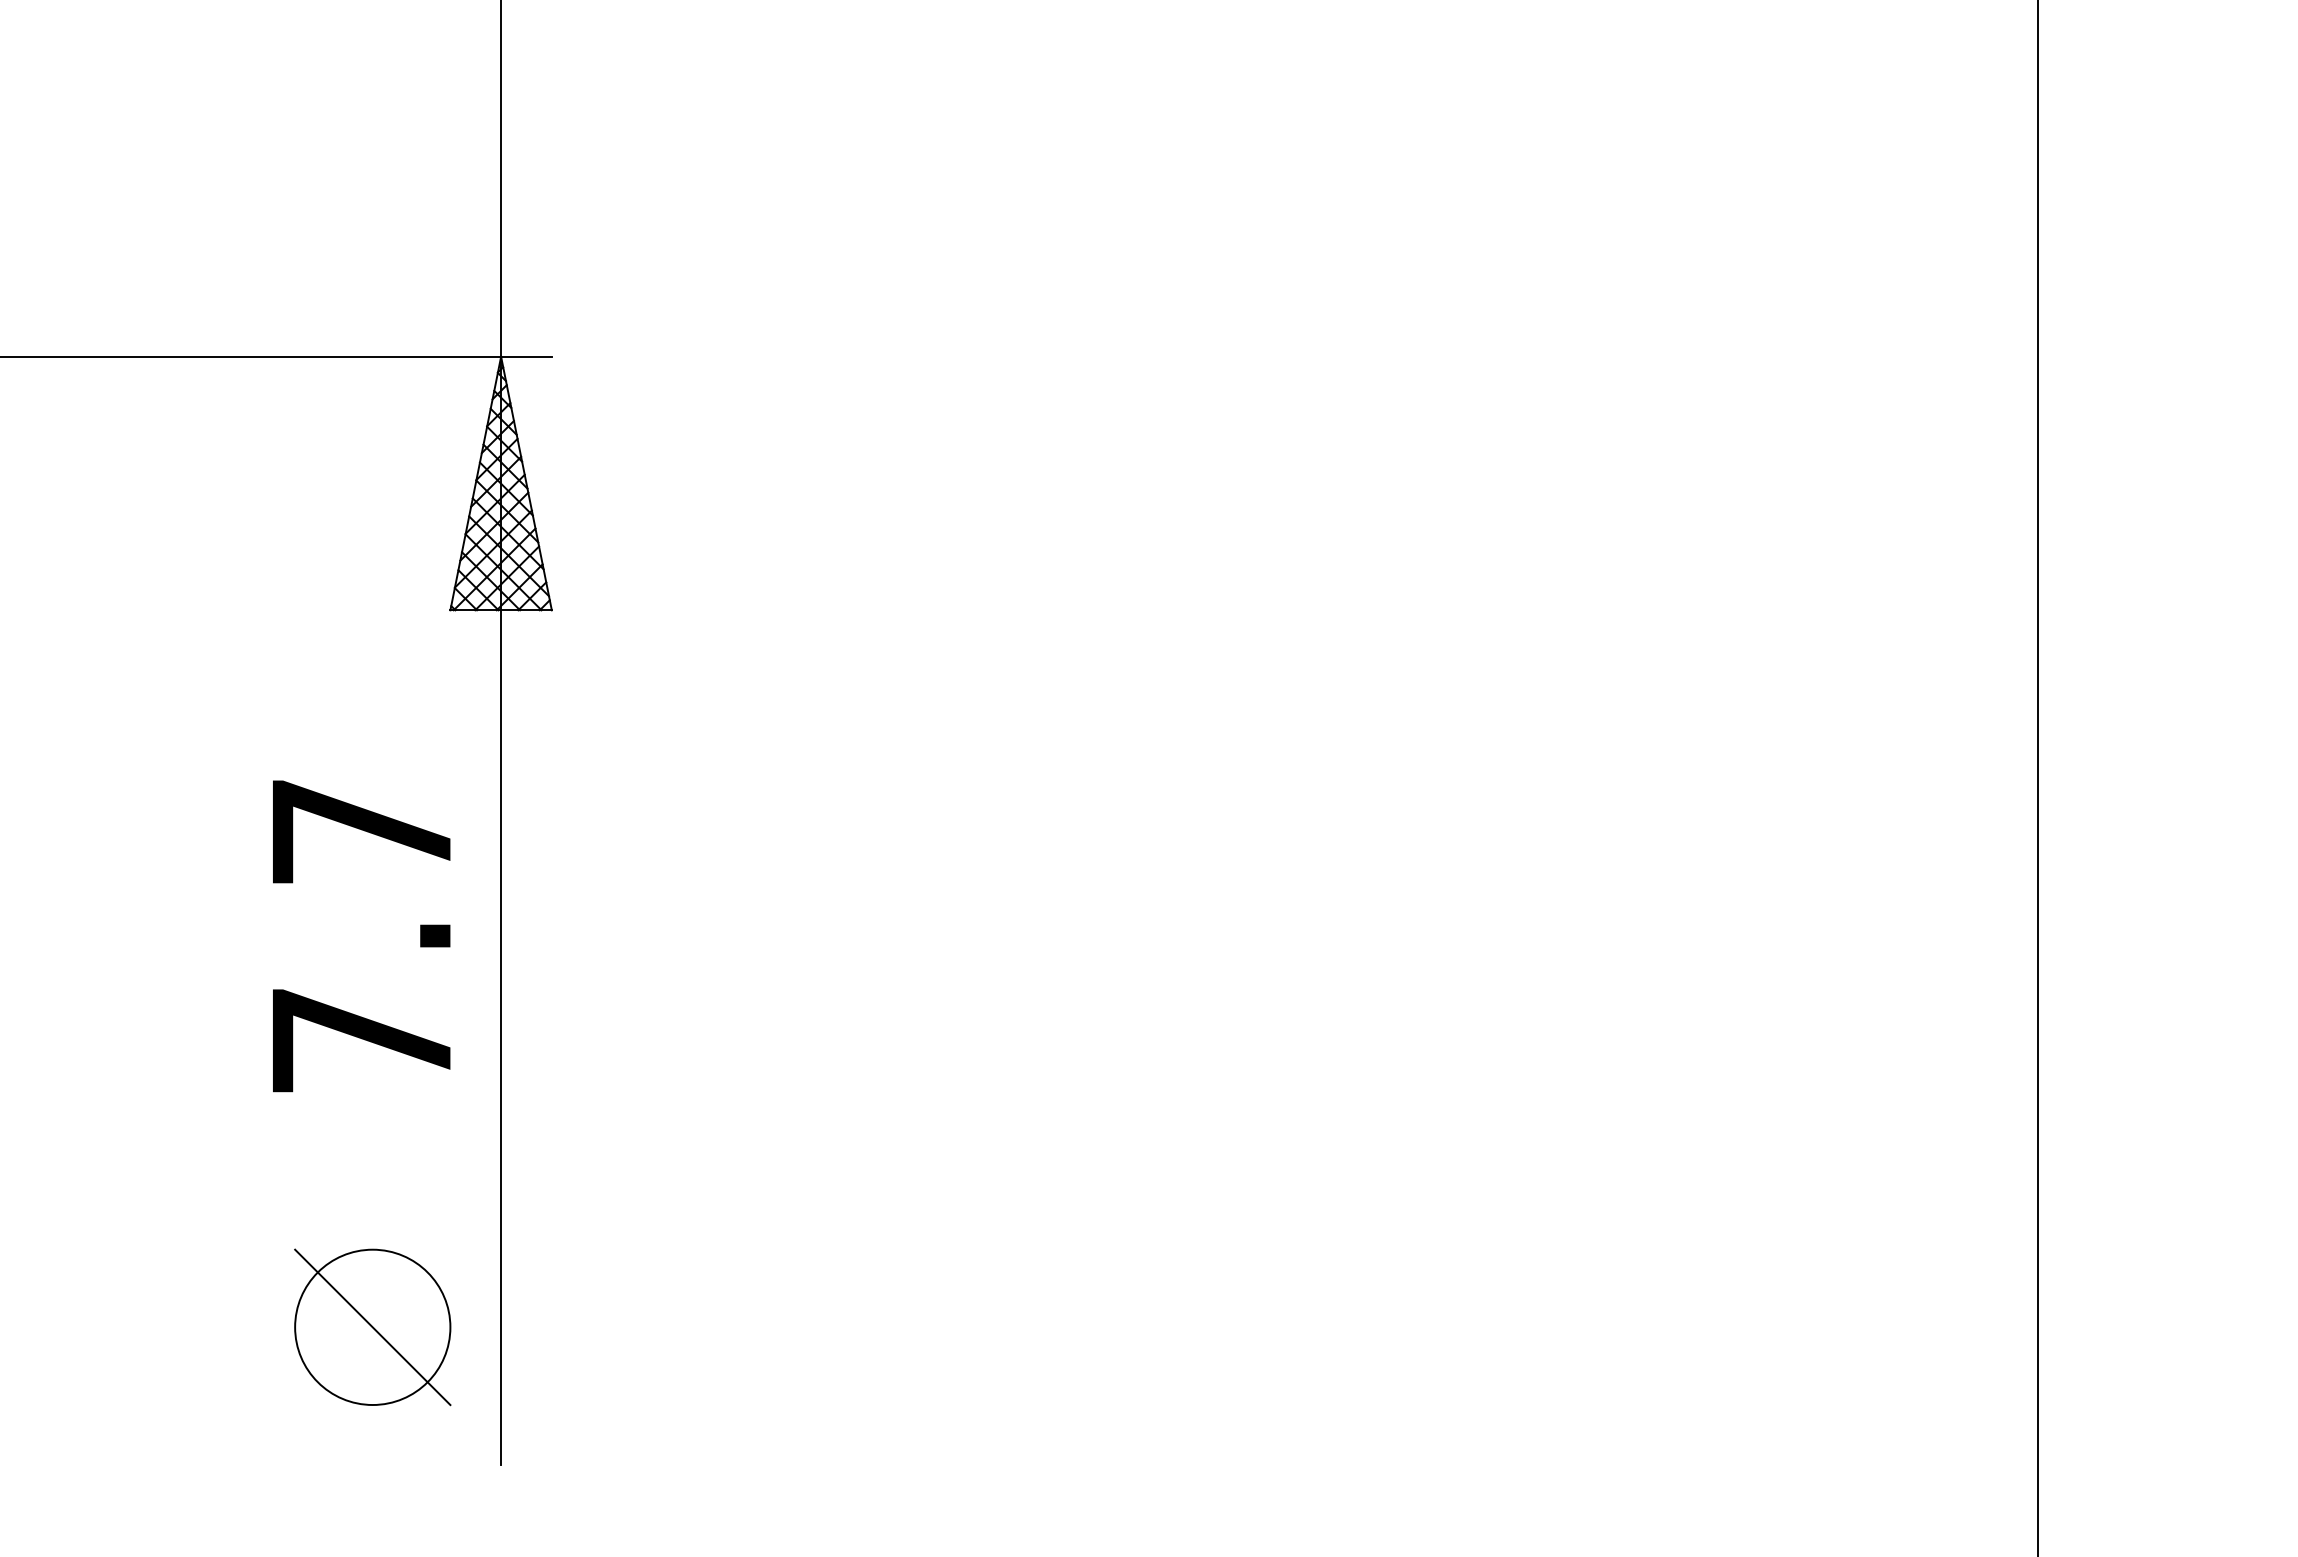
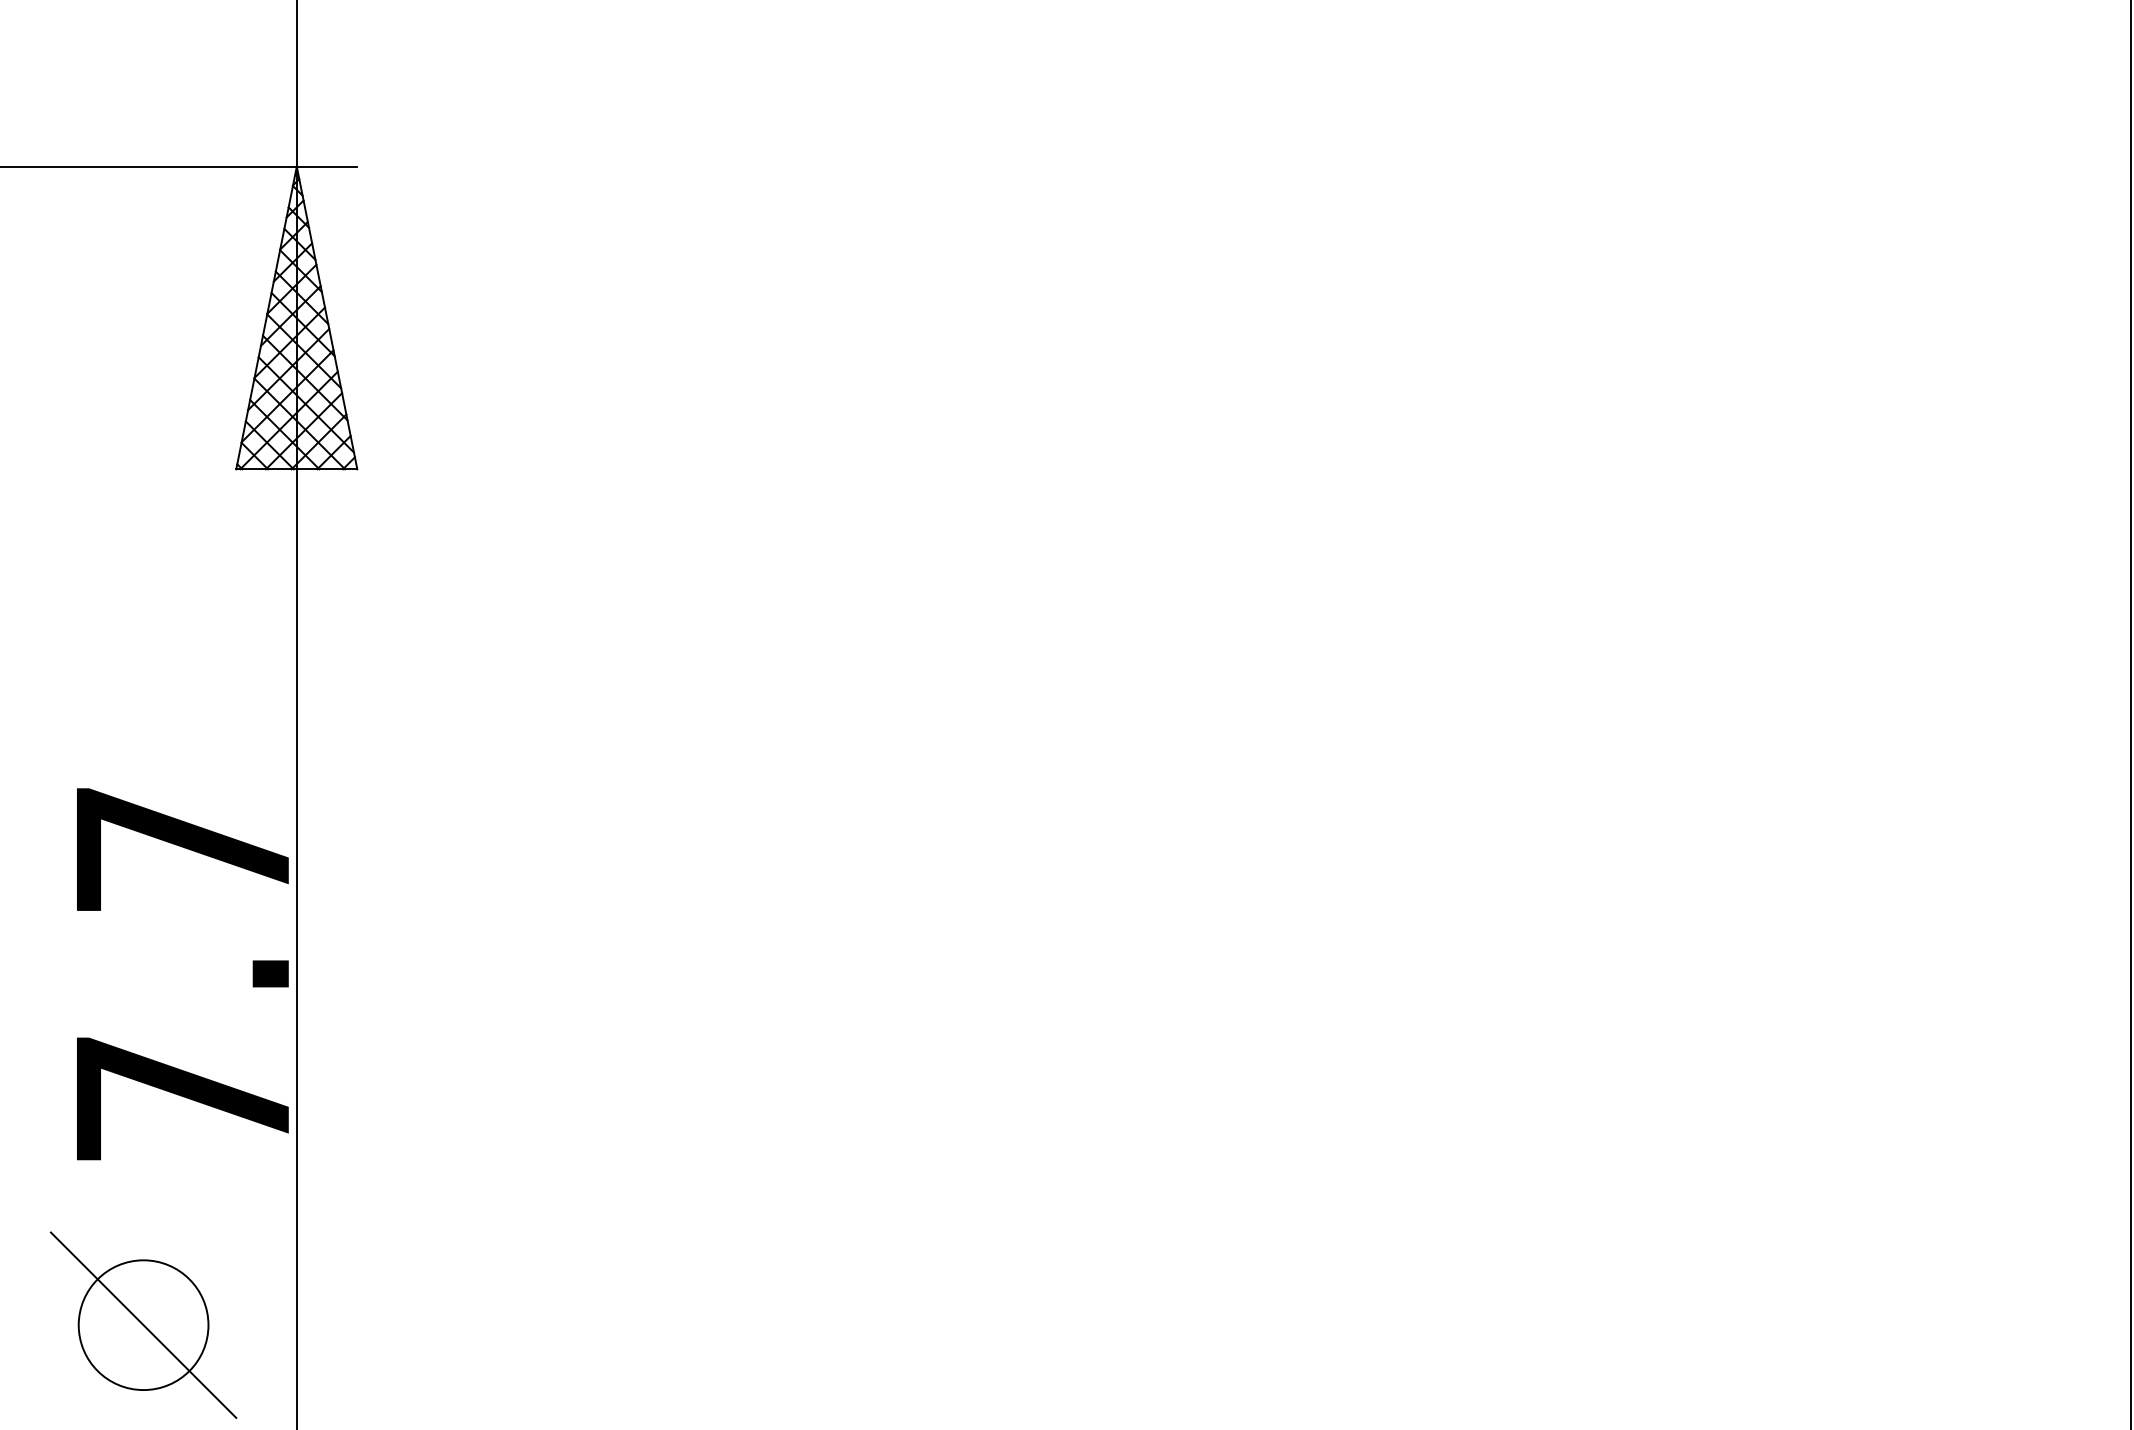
text: (361, 936) -> (182, 974), moved
circle: (372, 1326) -> (143, 1324), size x0.7

